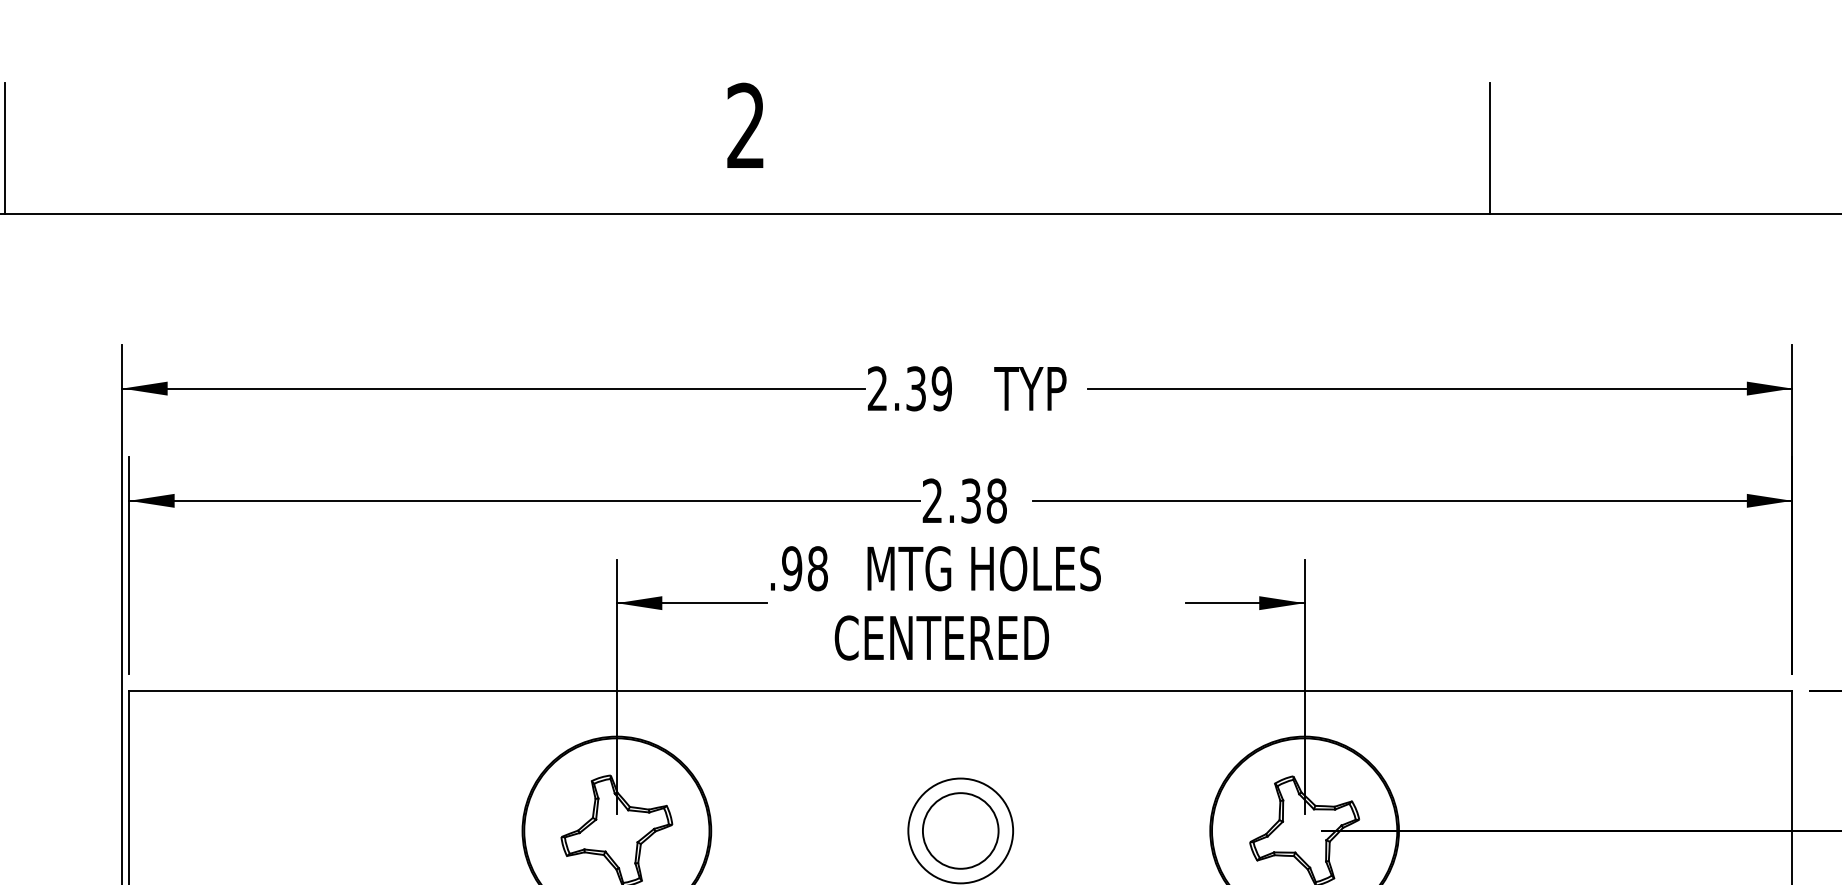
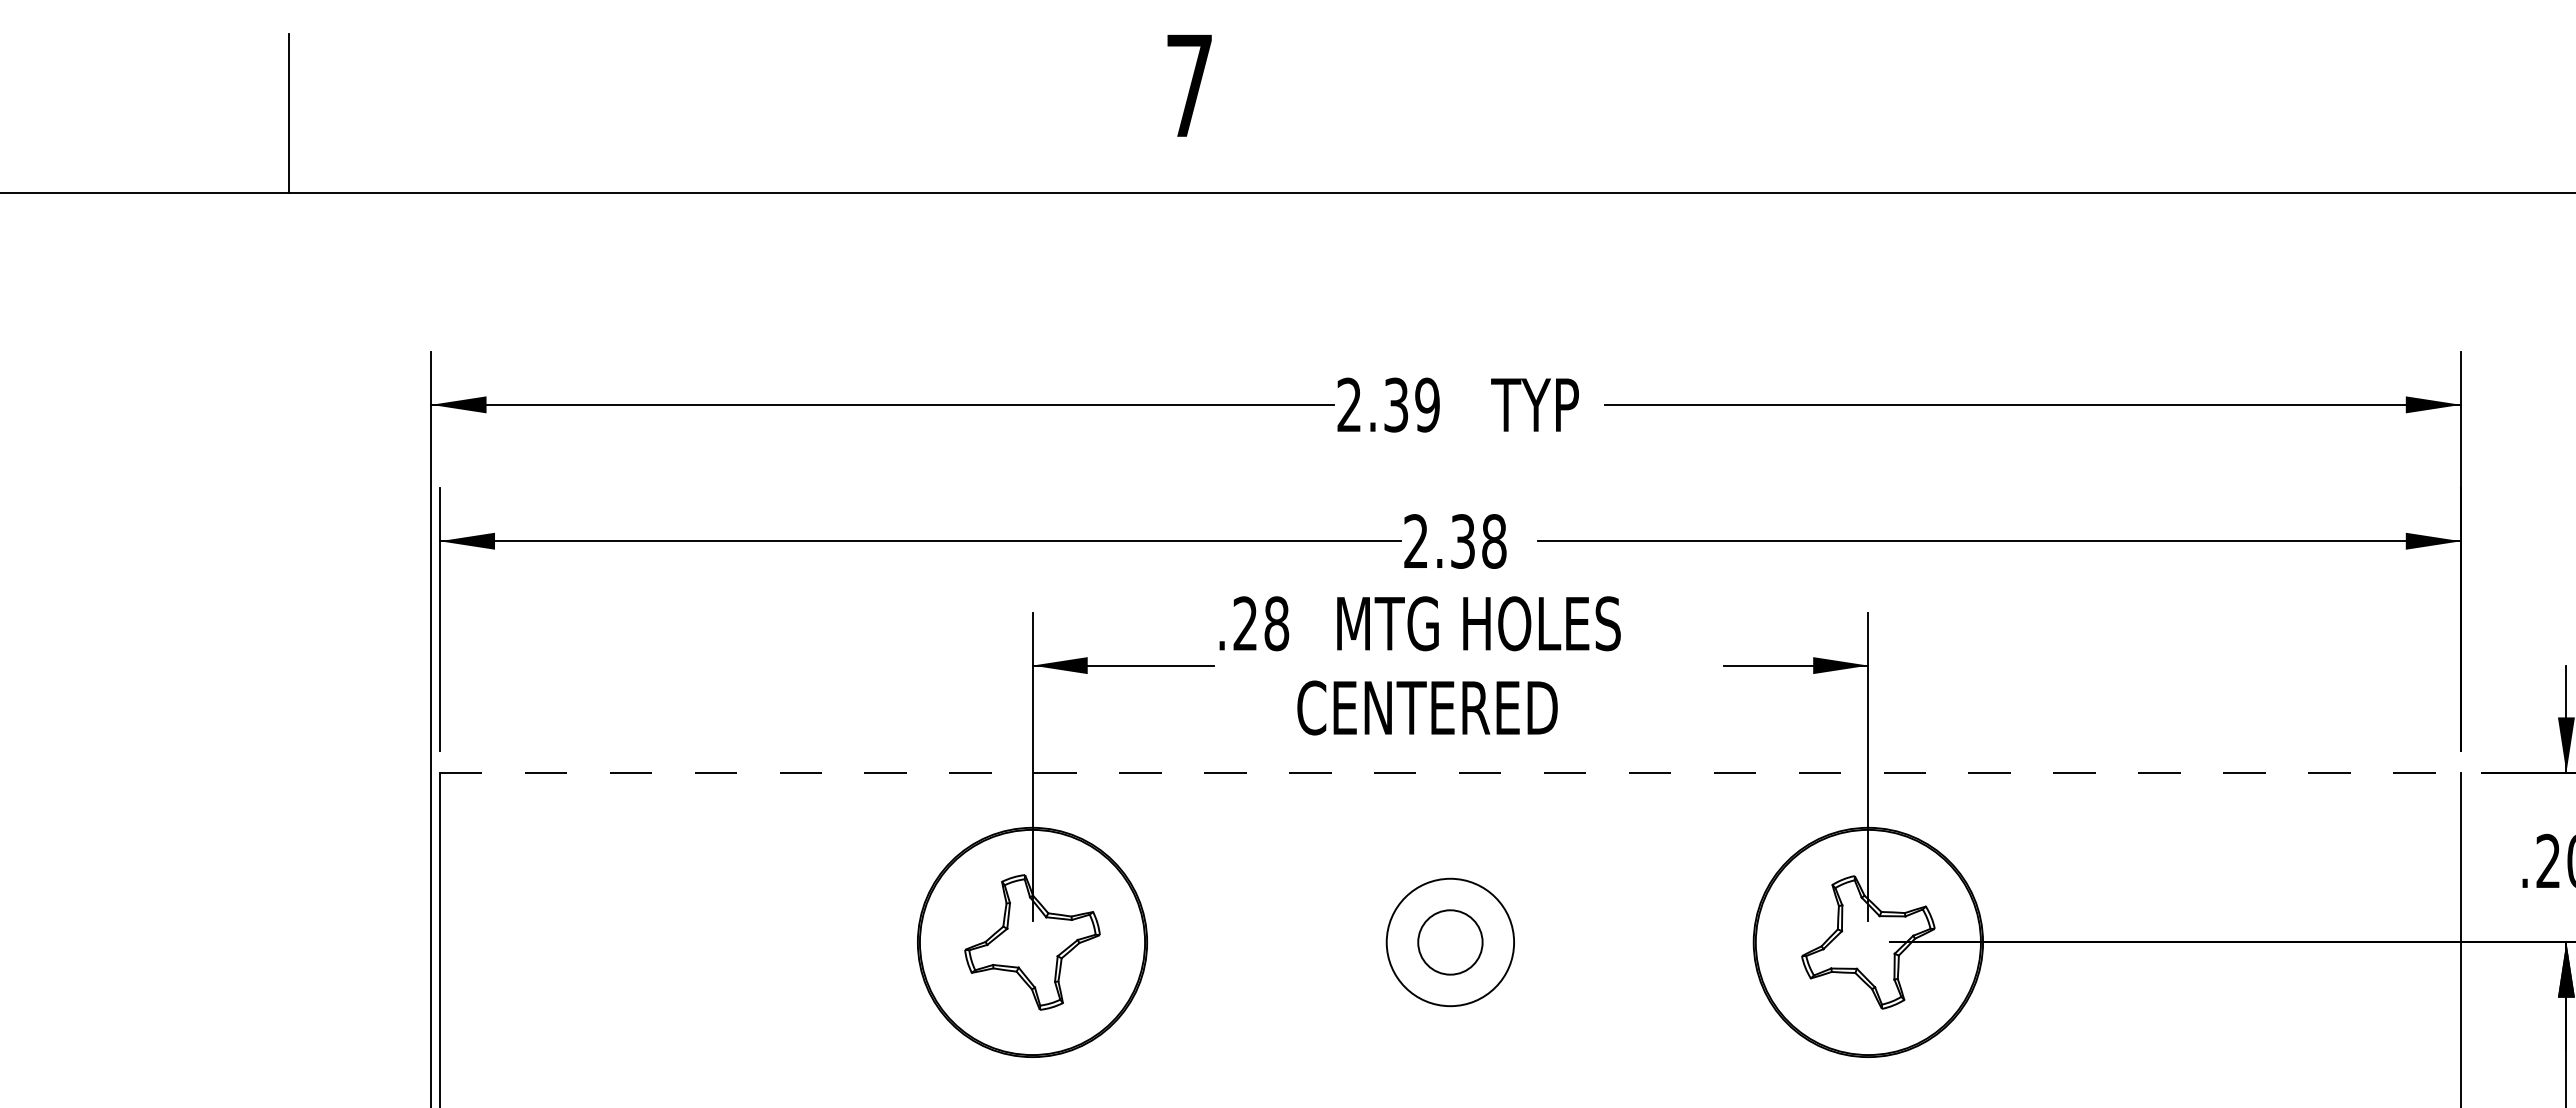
text: (745, 125) -> (1188, 84), 2 -> 7
line: (1489, 148) -> (2093, 113), removed
text: (792, 568) -> (1245, 623), .98 -> .28
line: (960, 691) -> (1450, 772), solid -> dashed
circle: (960, 830) -> (1450, 942), size x0.7

